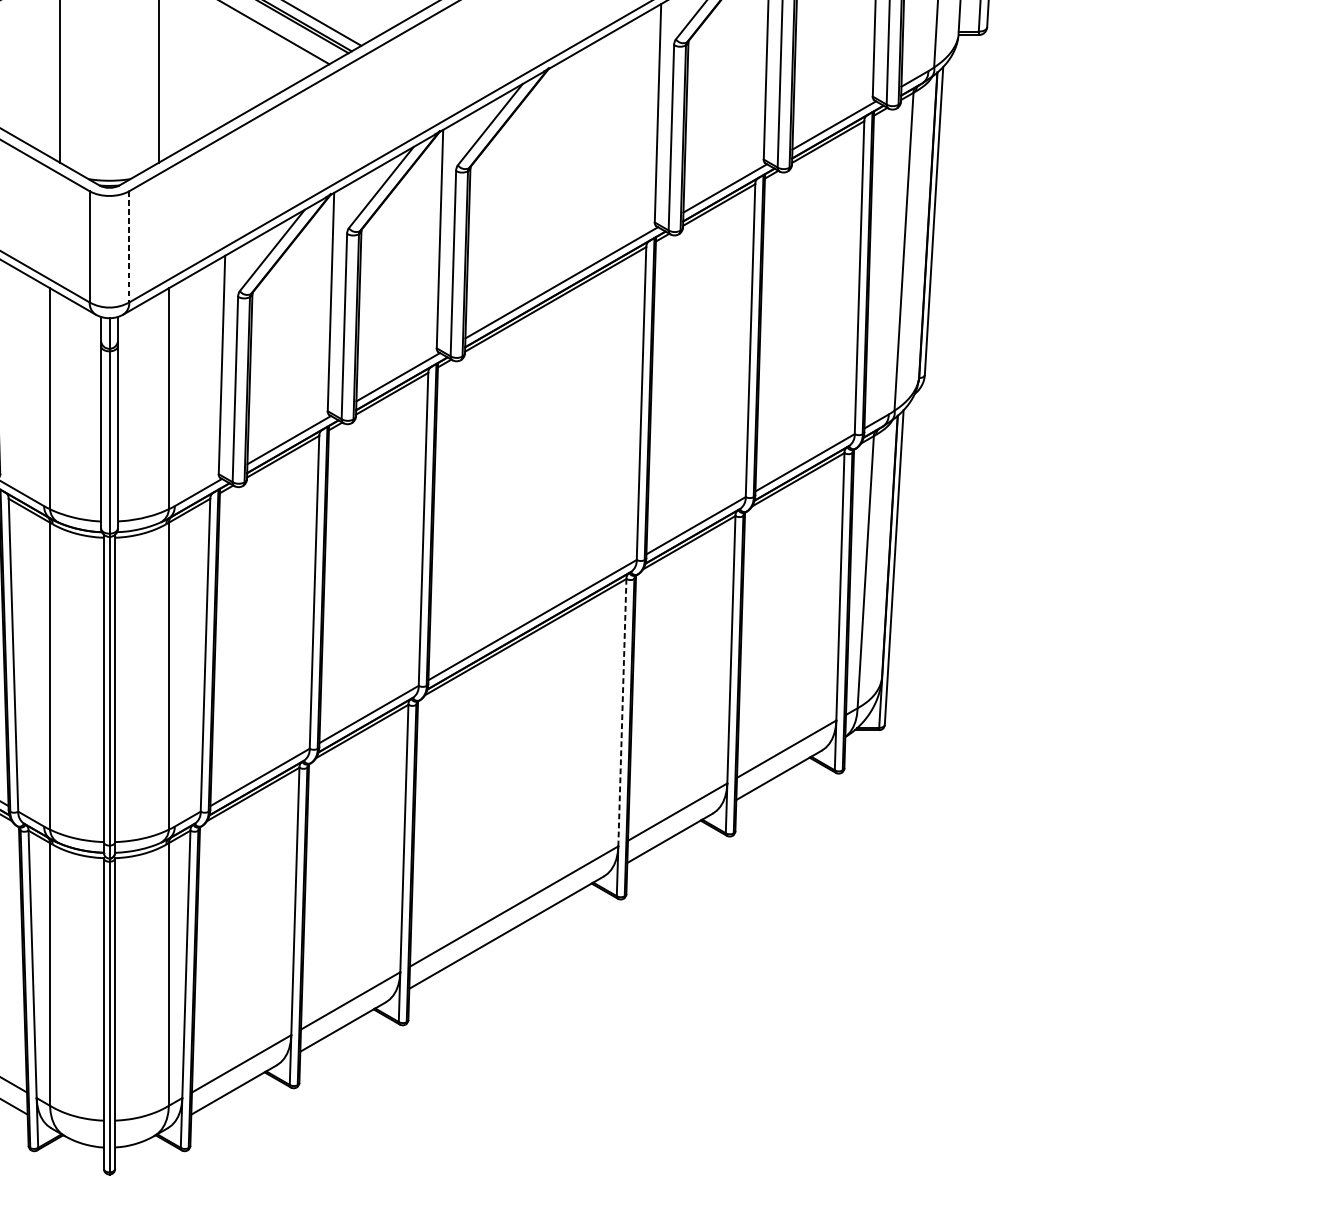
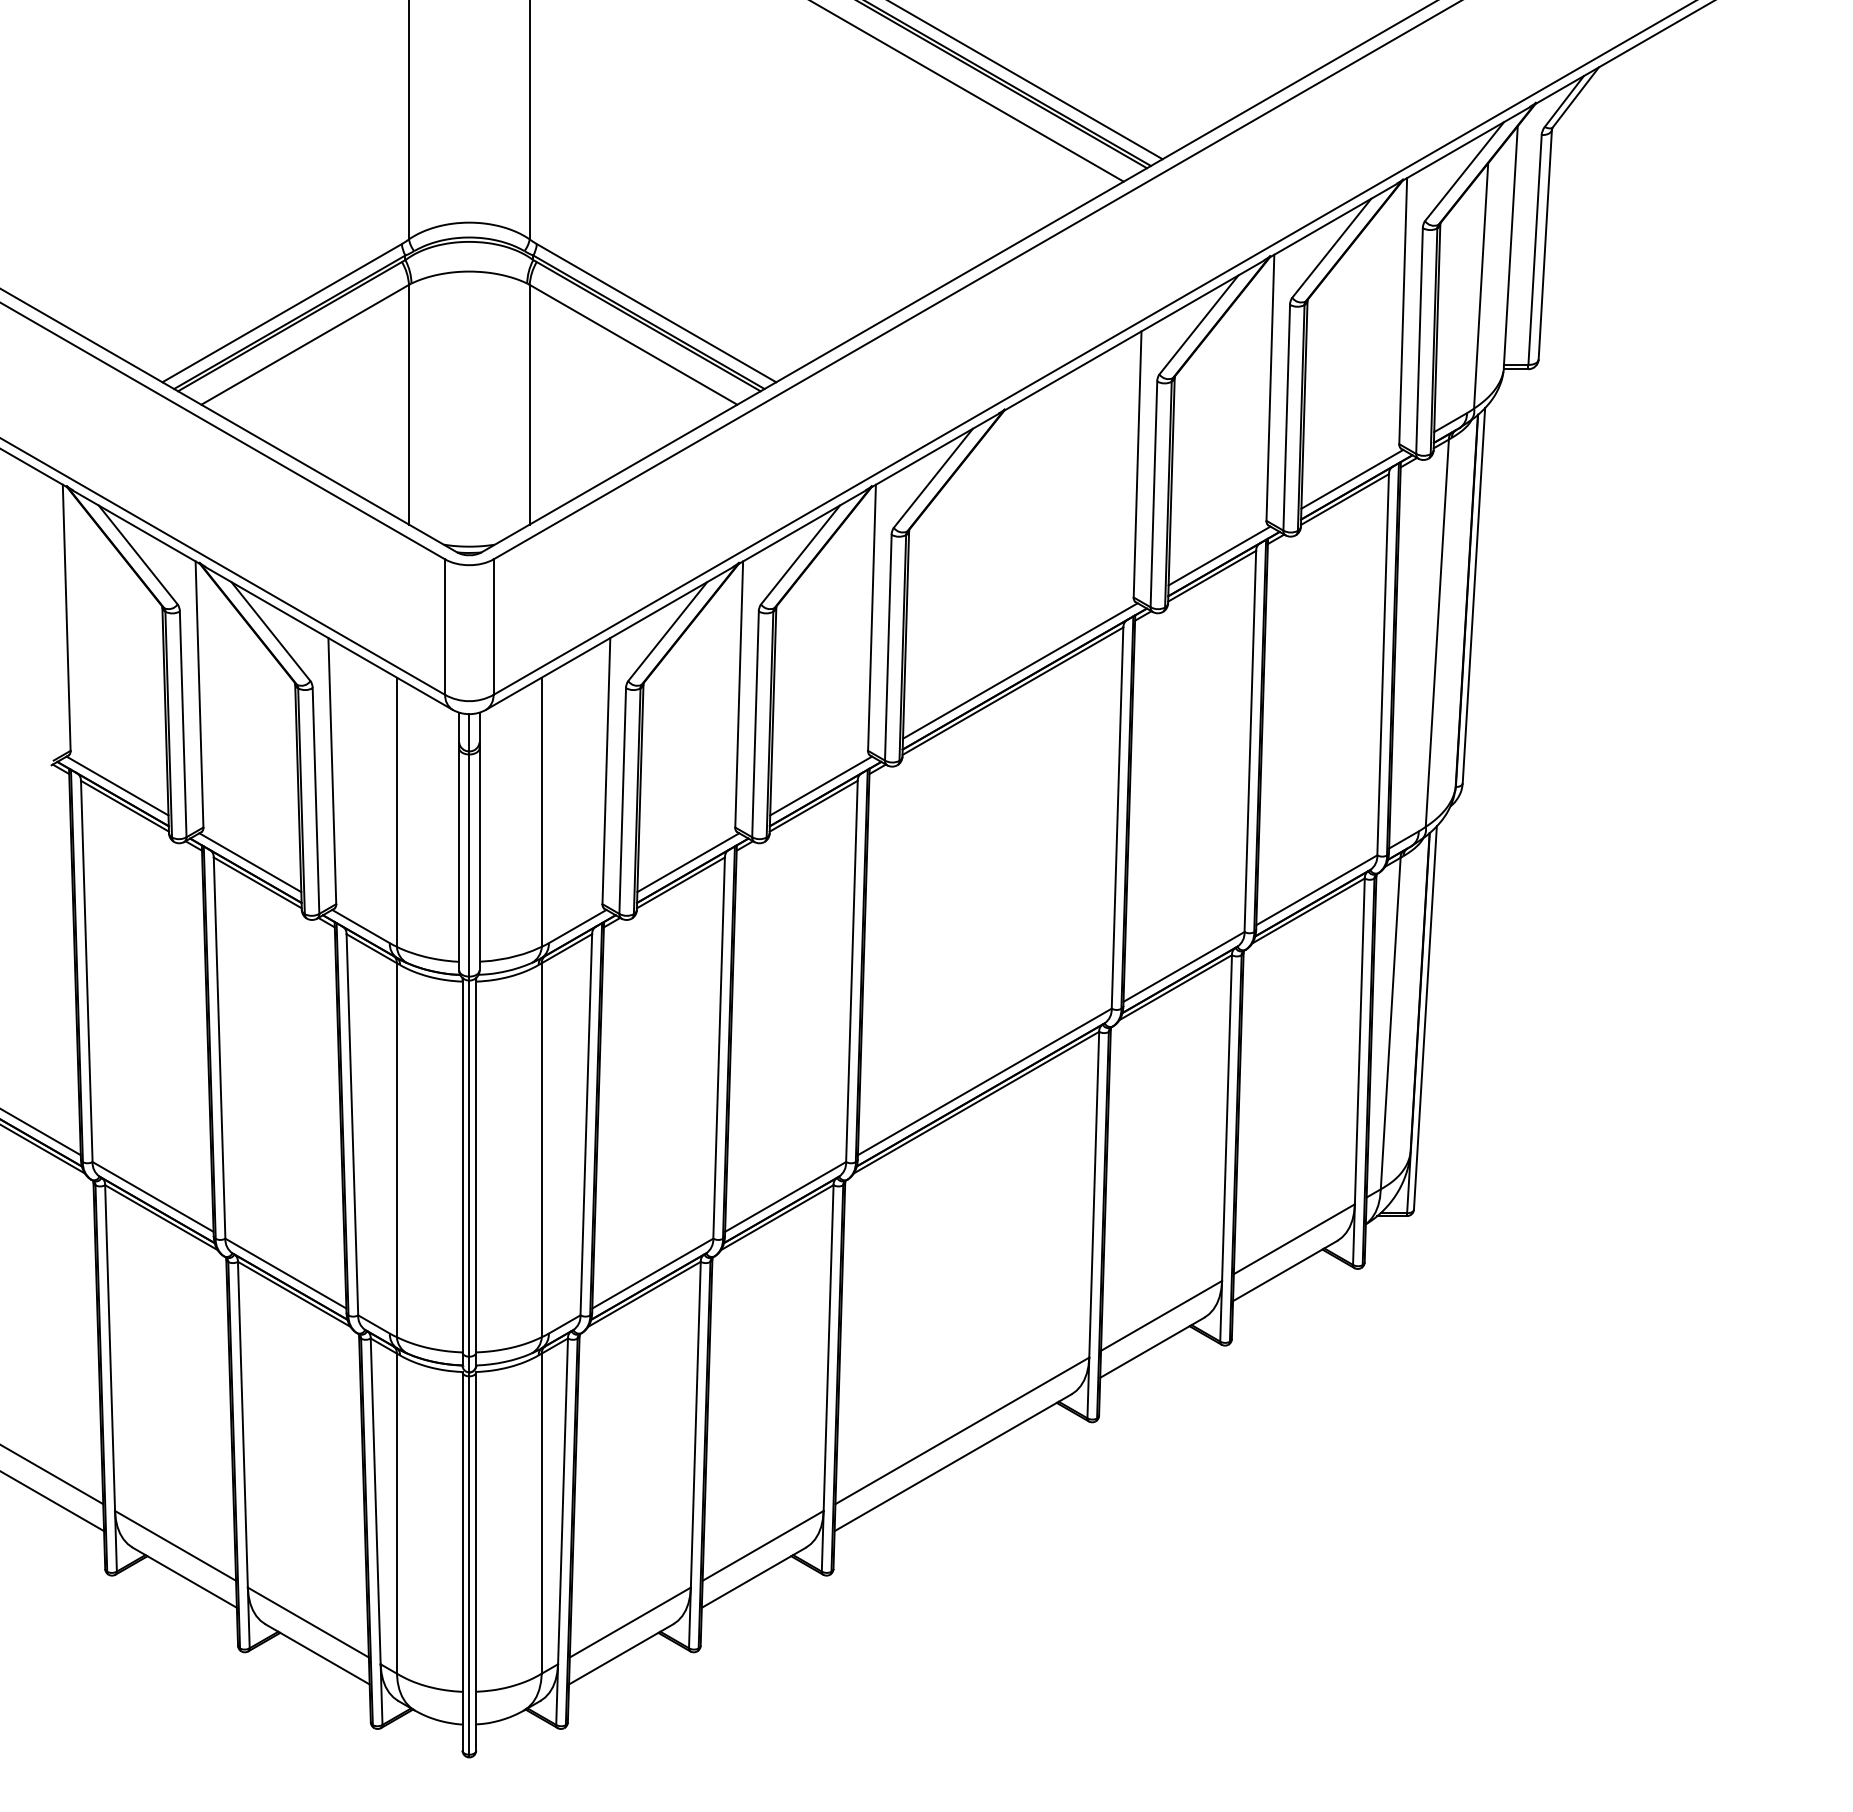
line: (129, 247) -> (493, 627), dashed -> solid
line: (622, 712) -> (1094, 1194), dashed -> solid

